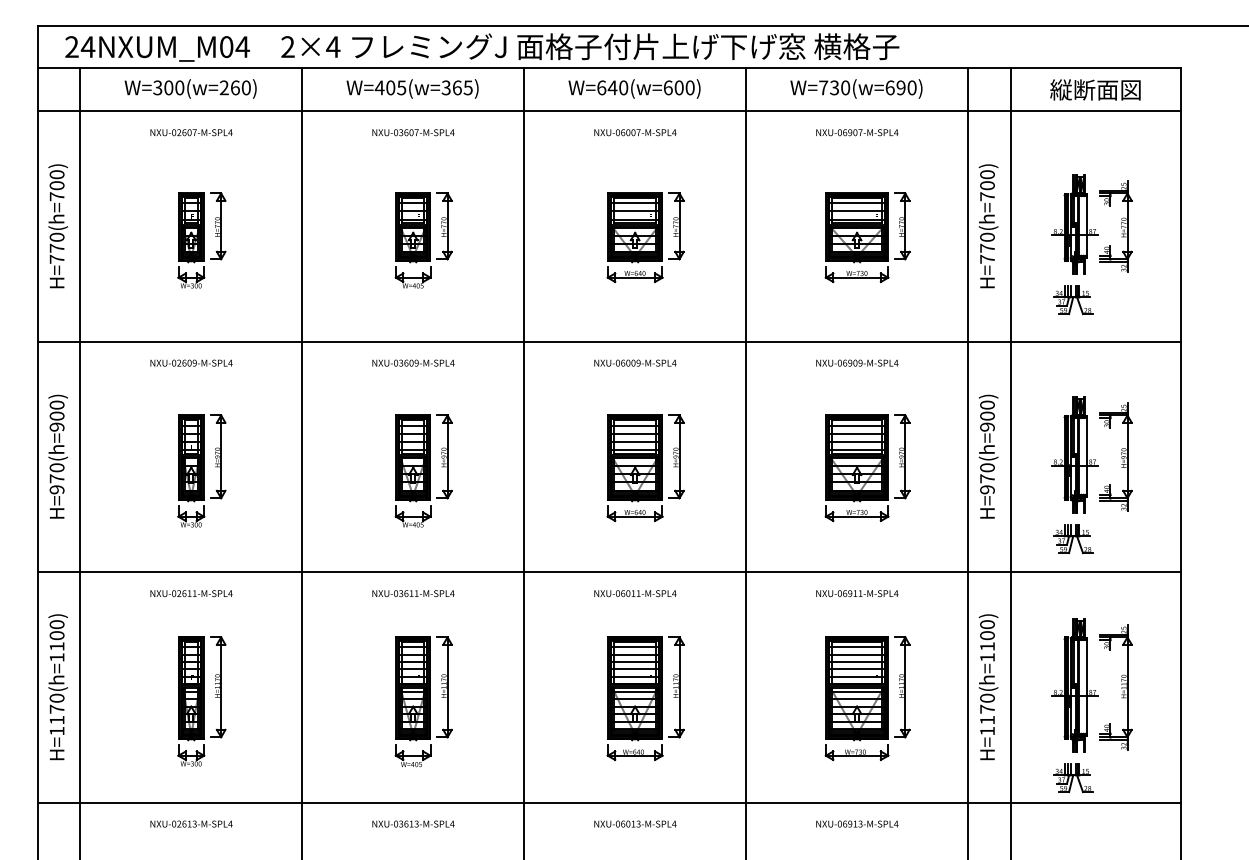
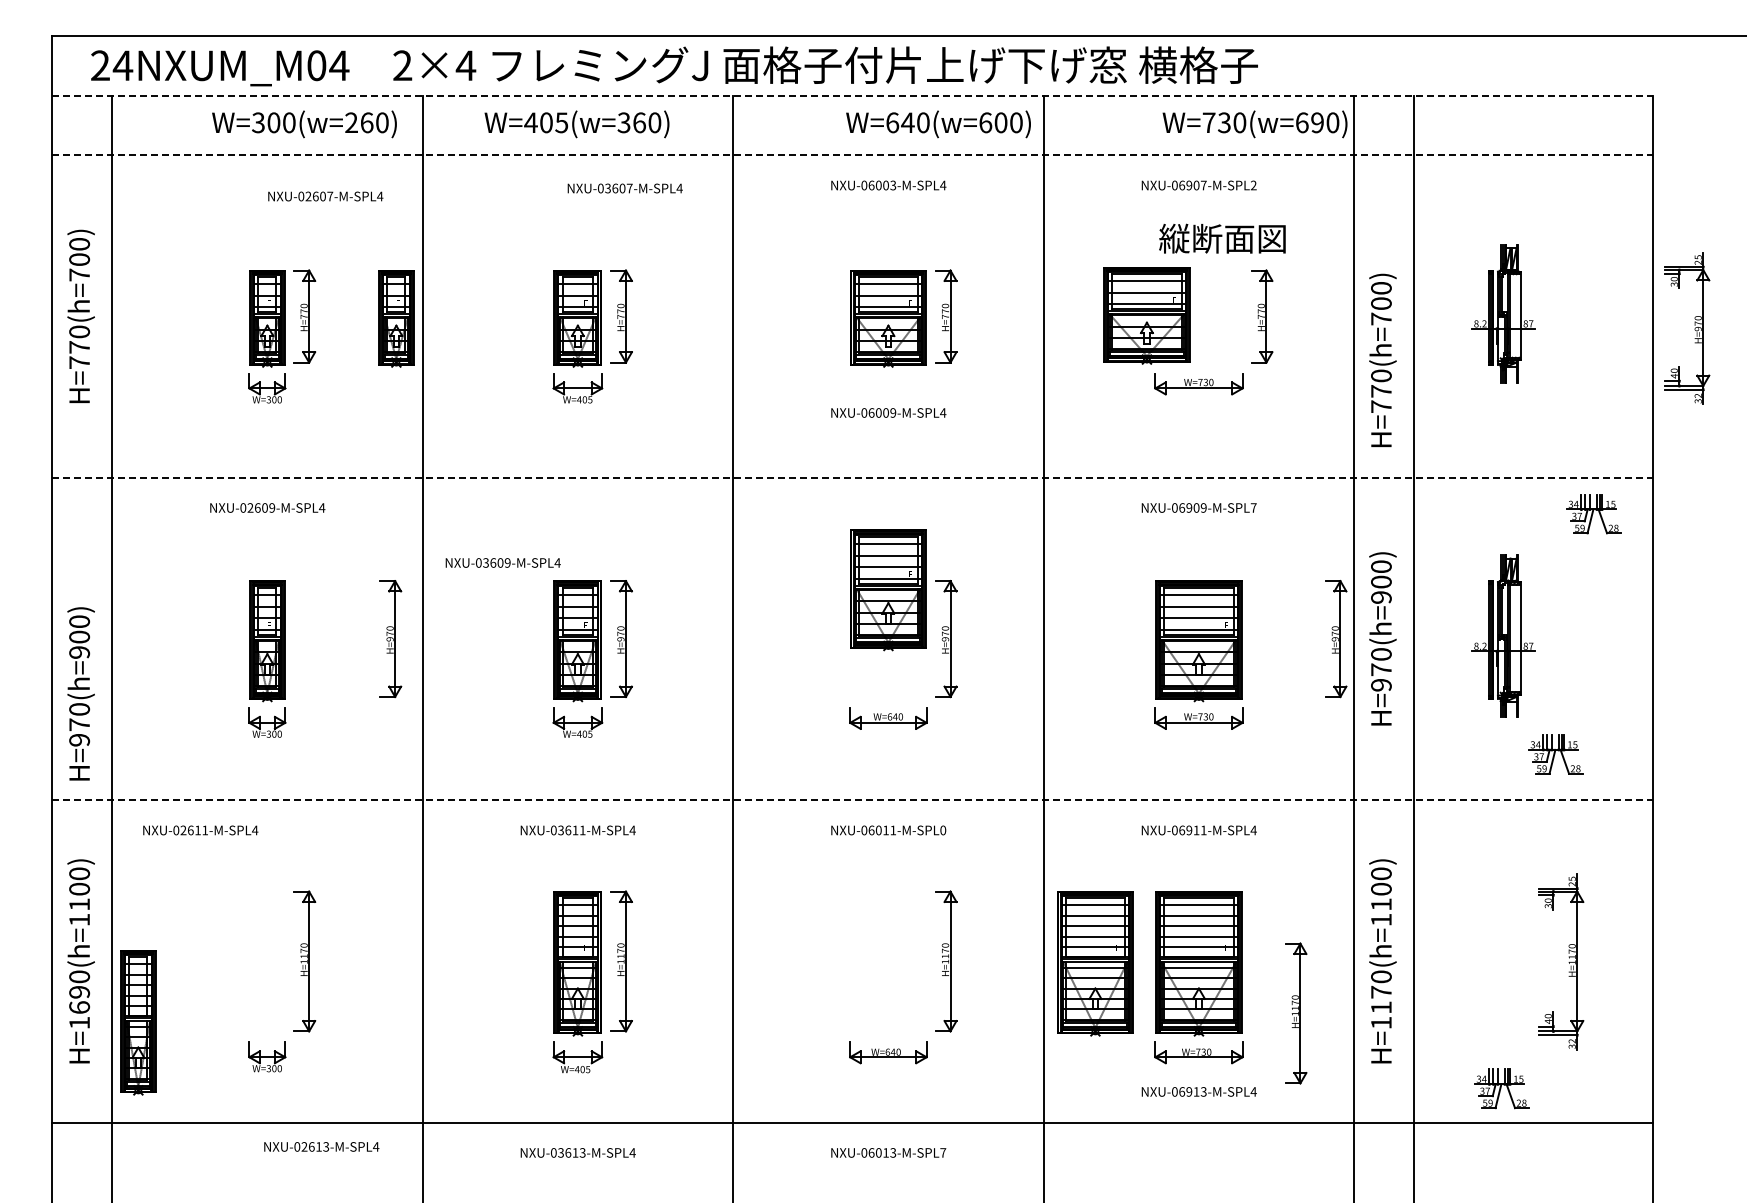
line: (610, 68) -> (853, 95), solid -> dashed
text: (467, 87) -> (654, 122), W=405(w=365) -> W=405(w=360)
text: (190, 89) -> (304, 124), moved
text: (634, 89) -> (938, 124), moved
text: (856, 89) -> (1254, 124), moved
text: (1095, 89) -> (1222, 238), moved
line: (610, 111) -> (853, 155), solid -> dashed
text: (191, 132) -> (325, 196), moved
text: (412, 132) -> (624, 188), moved
text: (638, 132) -> (893, 185), NXU-06007-M-SPL4 -> NXU-06003-M-SPL4
text: (896, 132) -> (1253, 185), NXU-06907-M-SPL4 -> NXU-06907-M-SPL2
text: (988, 225) -> (1382, 359), moved
part: (1121, 226) -> (1568, 316), removed
part: (283, 227) -> (396, 318), added
part: (856, 227) -> (1146, 315), moved
part: (635, 274) -> (888, 384), removed
part: (1073, 300) -> (1593, 514), moved
line: (610, 341) -> (853, 477), solid -> dashed
text: (412, 362) -> (502, 562), moved
text: (635, 362) -> (888, 412), moved
text: (896, 362) -> (1253, 507), NXU-06909-M-SPL4 -> NXU-06909-M-SPL7
text: (57, 456) -> (80, 693), moved
part: (217, 457) -> (390, 639), moved
part: (902, 457) -> (1336, 639), moved
part: (1121, 457) -> (1694, 328), moved
part: (635, 458) -> (888, 590), moved
part: (1073, 539) -> (1555, 754), moved
line: (610, 572) -> (853, 800), solid -> dashed
text: (191, 593) -> (200, 830), moved
text: (674, 593) -> (943, 830), NXU-06011-M-SPL4 -> NXU-06011-M-SPL0
part: (1074, 685) -> (1503, 958), removed
part: (902, 687) -> (1296, 1013), moved
part: (191, 688) -> (138, 1022), moved
part: (635, 688) -> (1095, 963), moved
text: (57, 714) -> (79, 999), H=1170(h=1100) -> H=1690(h=1100)
text: (191, 823) -> (321, 1146), moved
text: (674, 823) -> (943, 1152), NXU-06013-M-SPL4 -> NXU-06013-M-SPL7
text: (856, 823) -> (1198, 1091), moved

